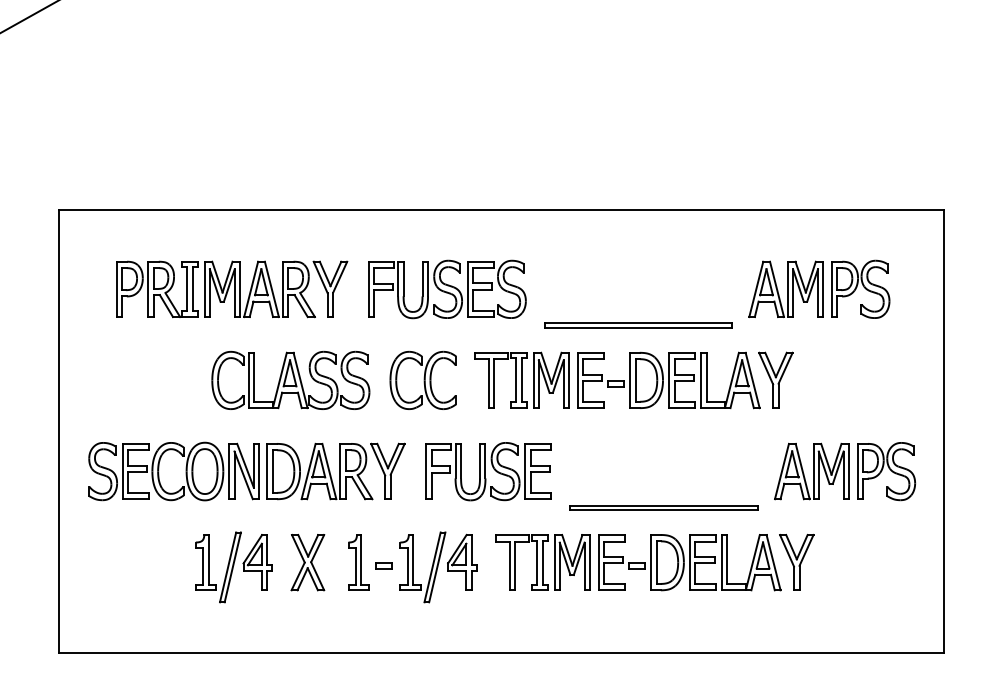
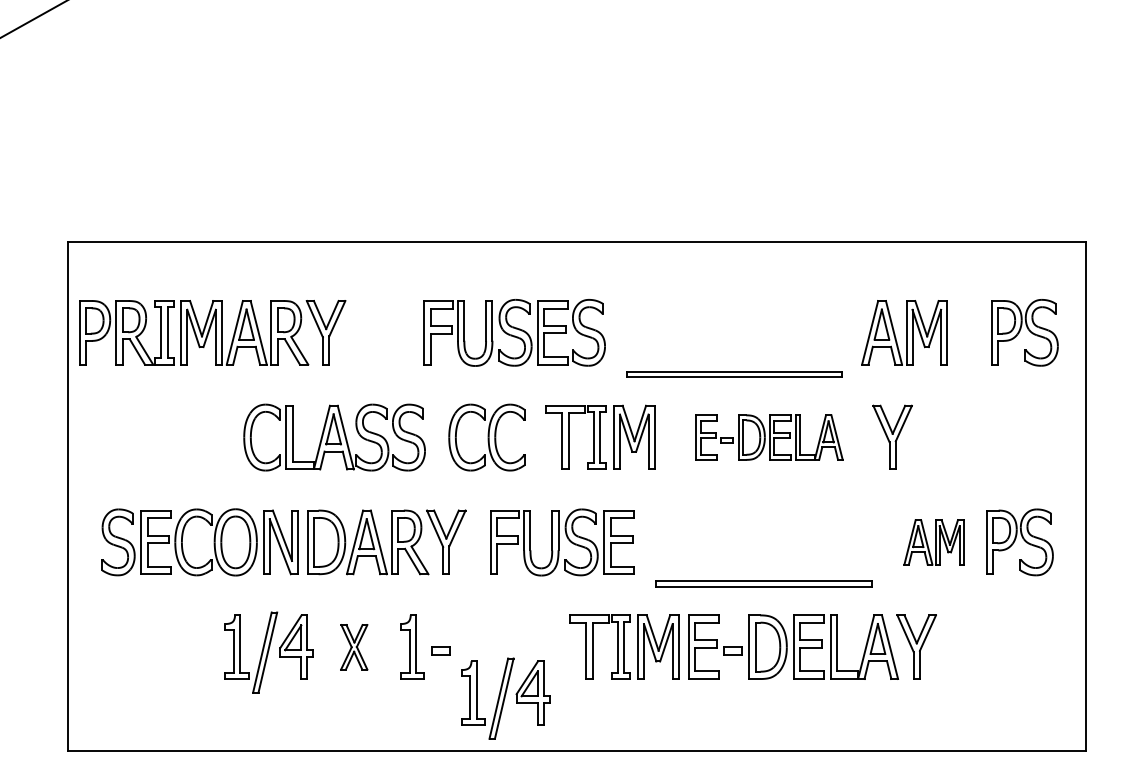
part: (860, 288) -> (1024, 331), moved
part: (232, 289) -> (213, 332), moved
part: (668, 380) -> (769, 437), size x0.7
part: (811, 471) -> (933, 542), size x0.7
part: (307, 562) -> (353, 647), size x0.7
part: (438, 567) -> (505, 698), moved

